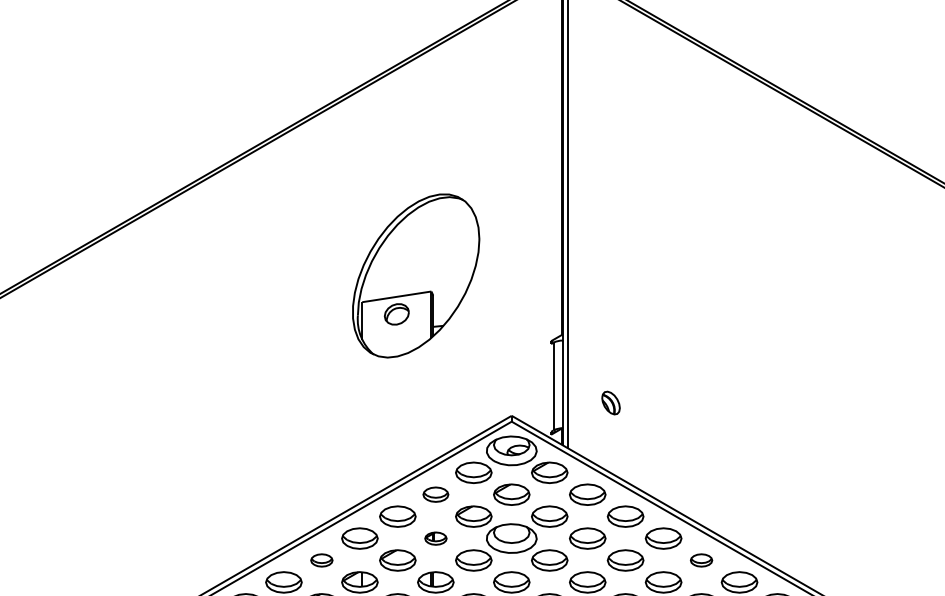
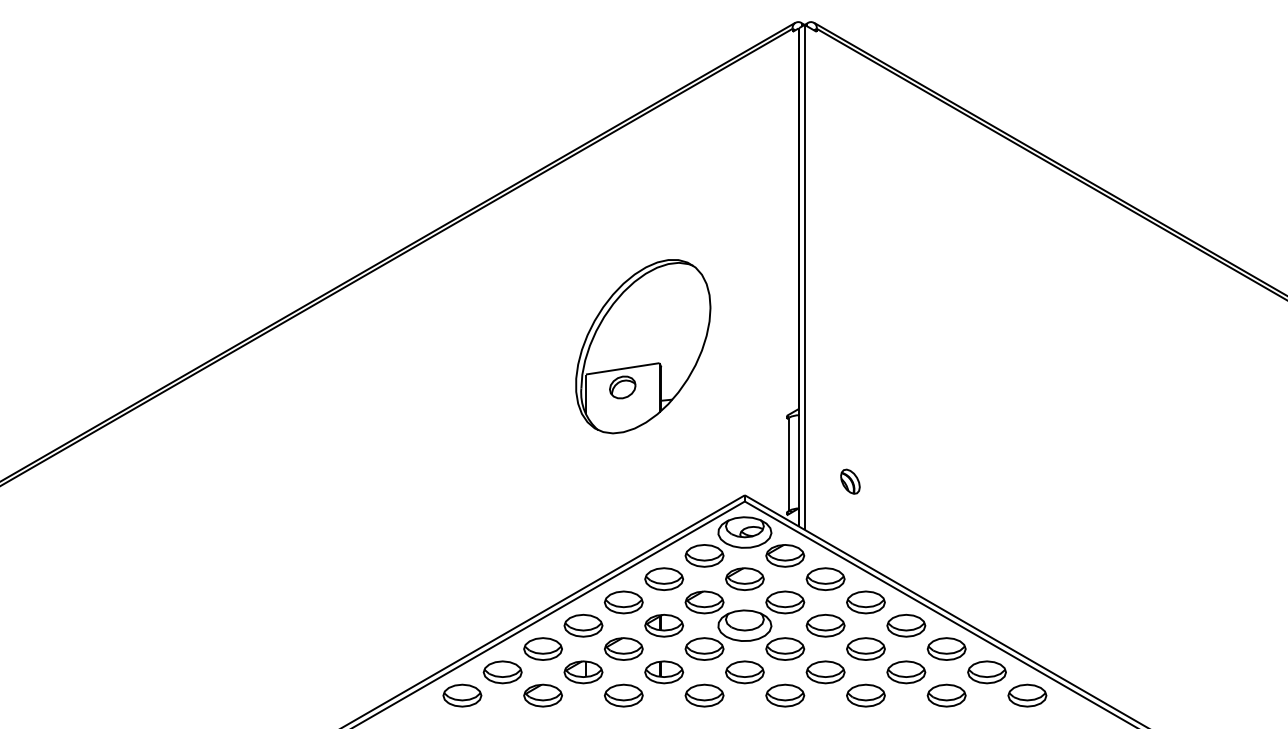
part: (436, 494) -> (664, 578), size x1.43
part: (436, 538) -> (664, 625), size x1.67
part: (321, 559) -> (542, 648), size x1.67
part: (701, 559) -> (946, 648), size x1.67

